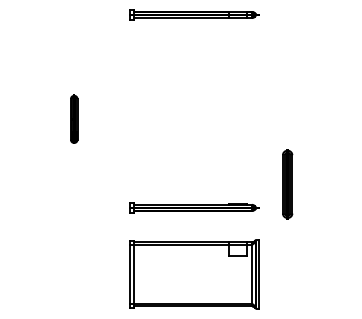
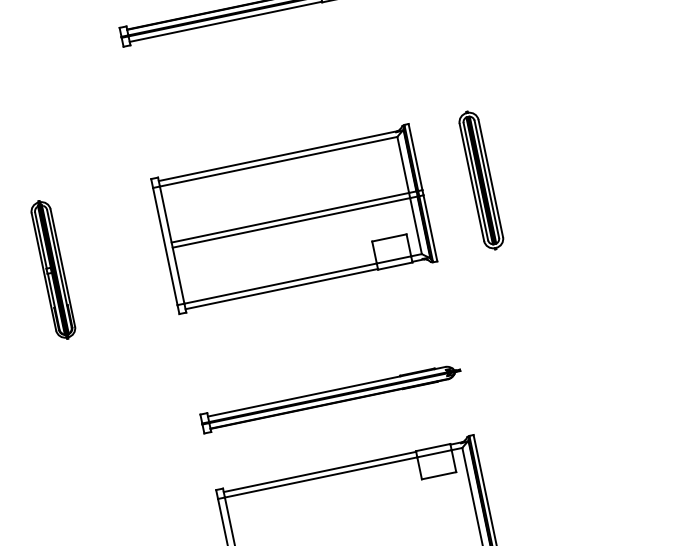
part: (73, 119) -> (51, 270), size x1.43
part: (194, 119) -> (294, 219), added
part: (287, 184) -> (481, 180), moved

